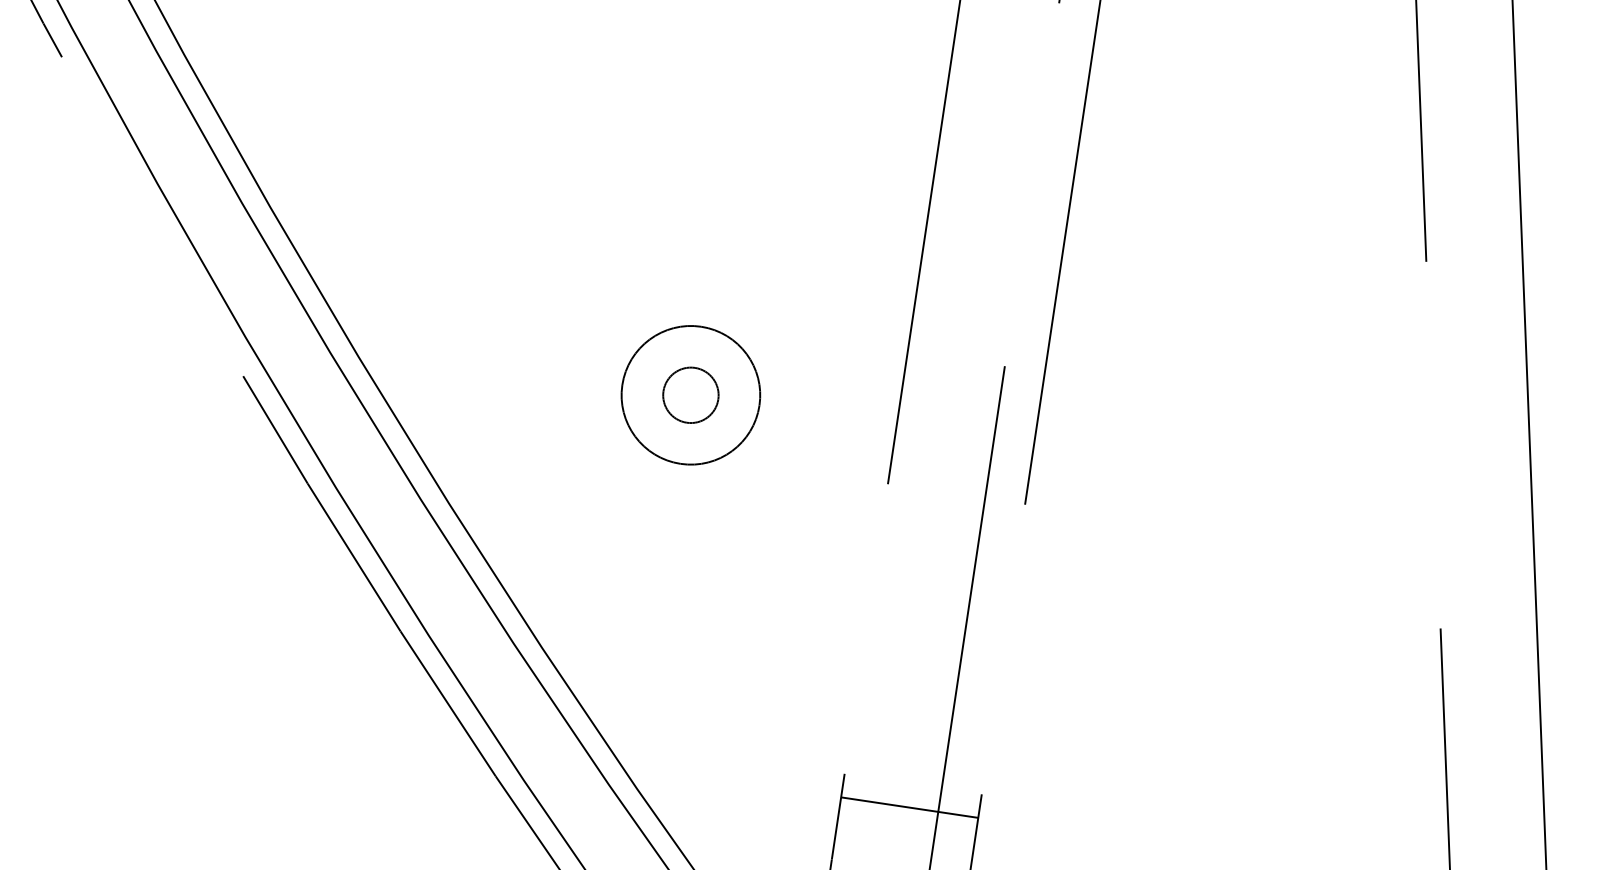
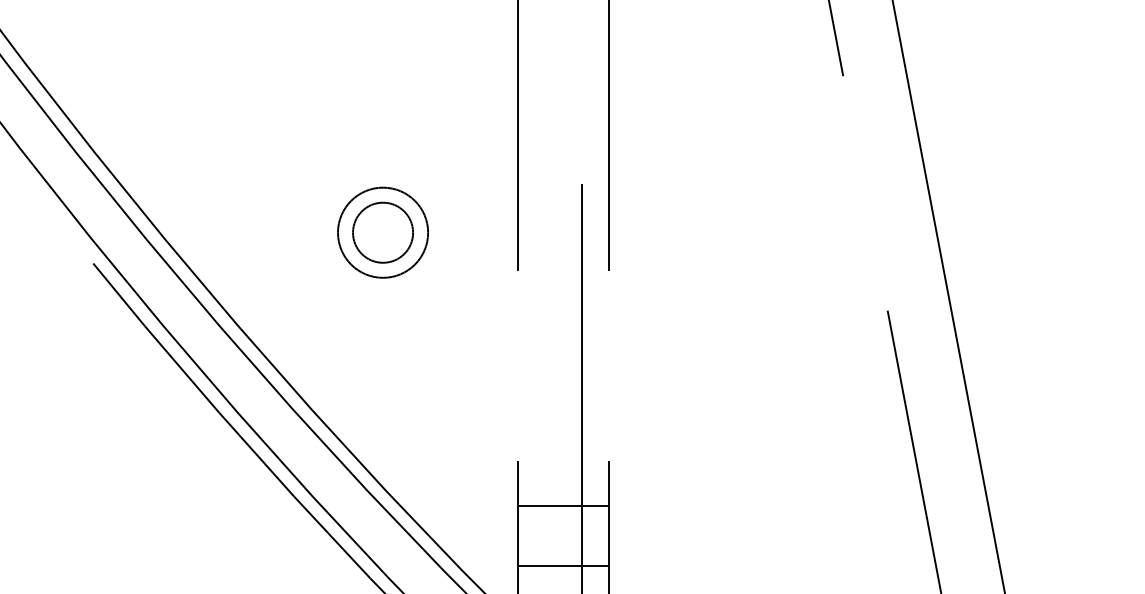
circle: (691, 395) -> (383, 232), size x1.67
line: (909, 807) -> (563, 505), moved

